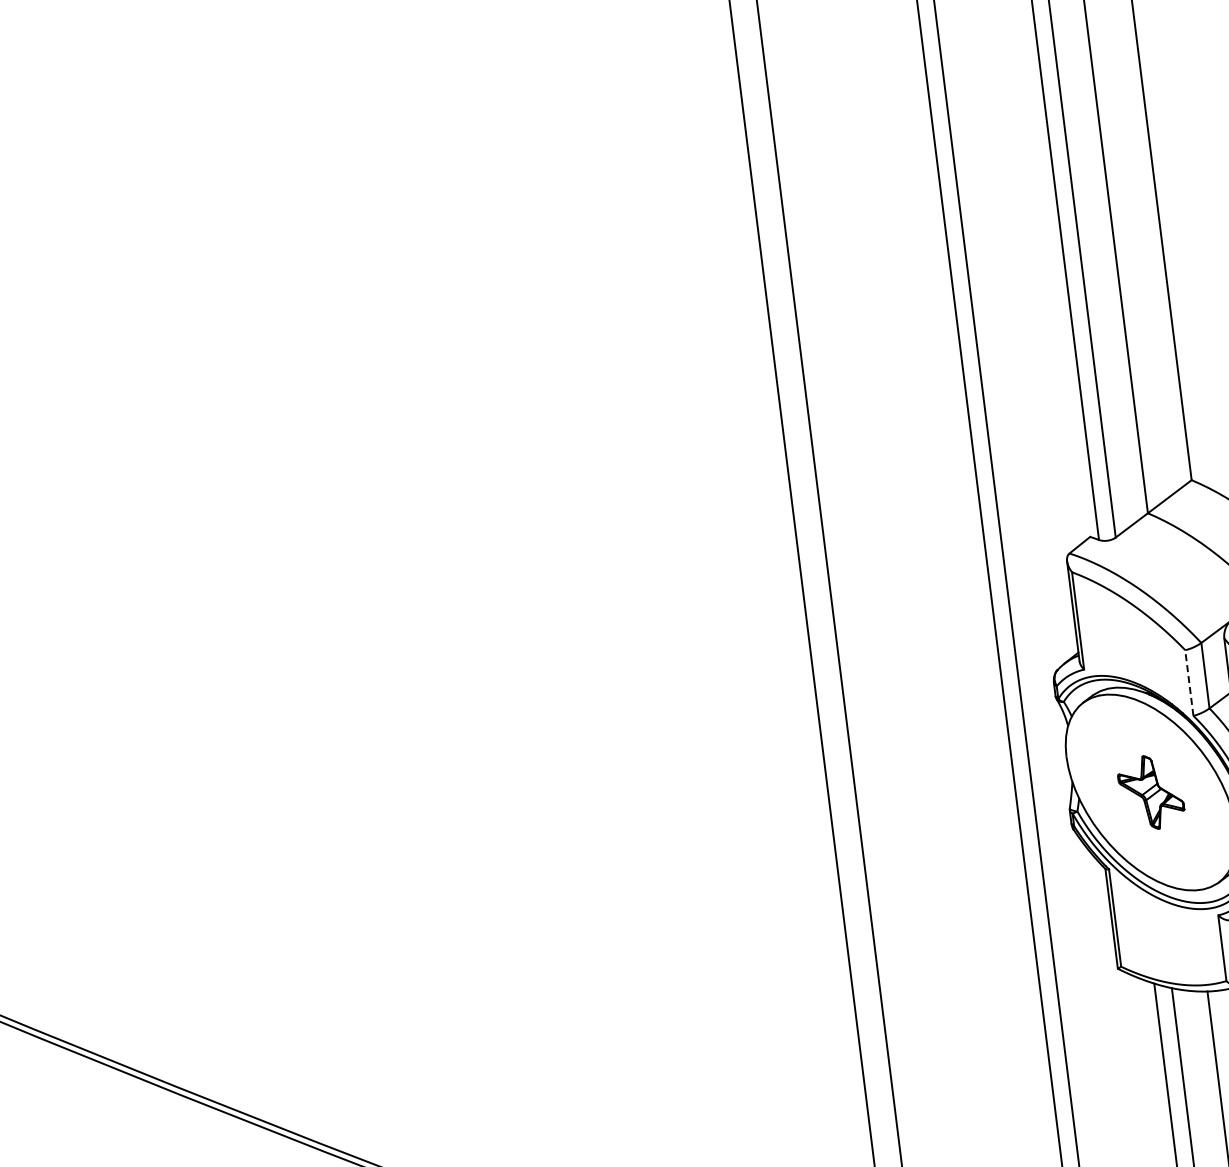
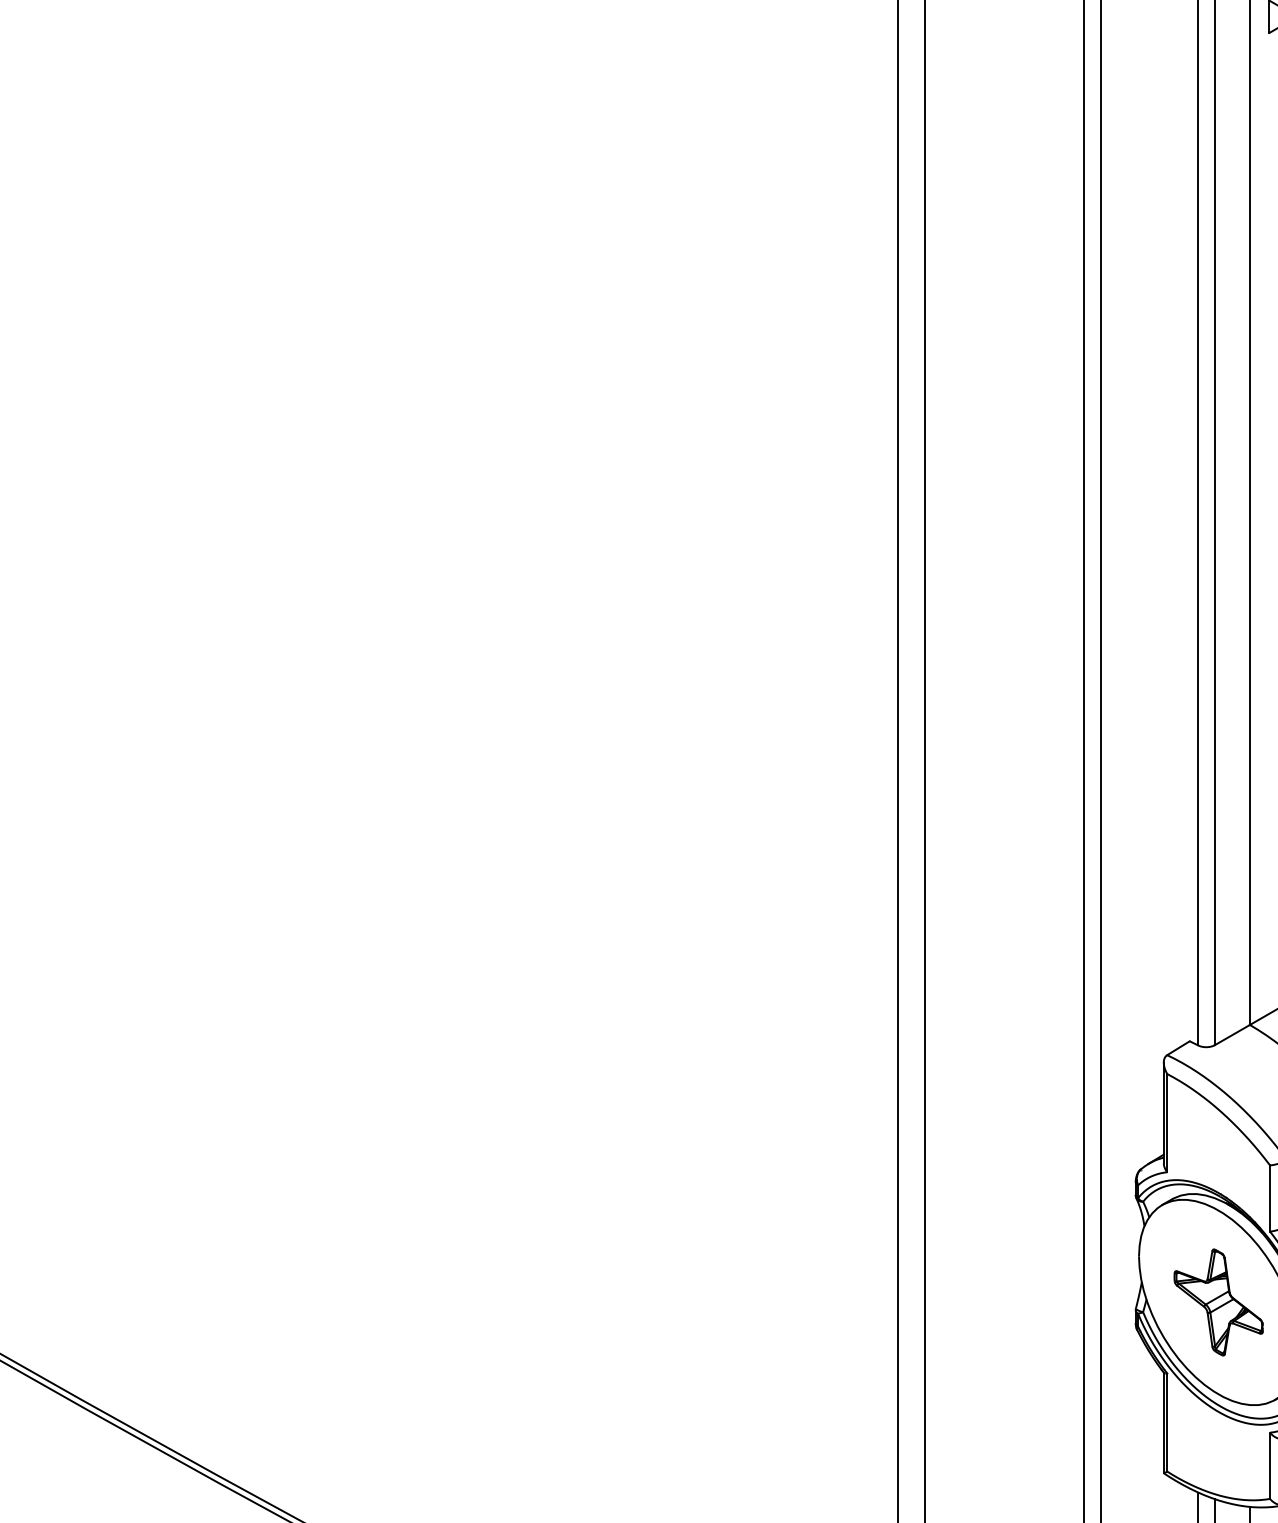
line: (1189, 682) -> (1270, 1198), dashed -> solid
part: (1151, 792) -> (1218, 1302), size x1.43

